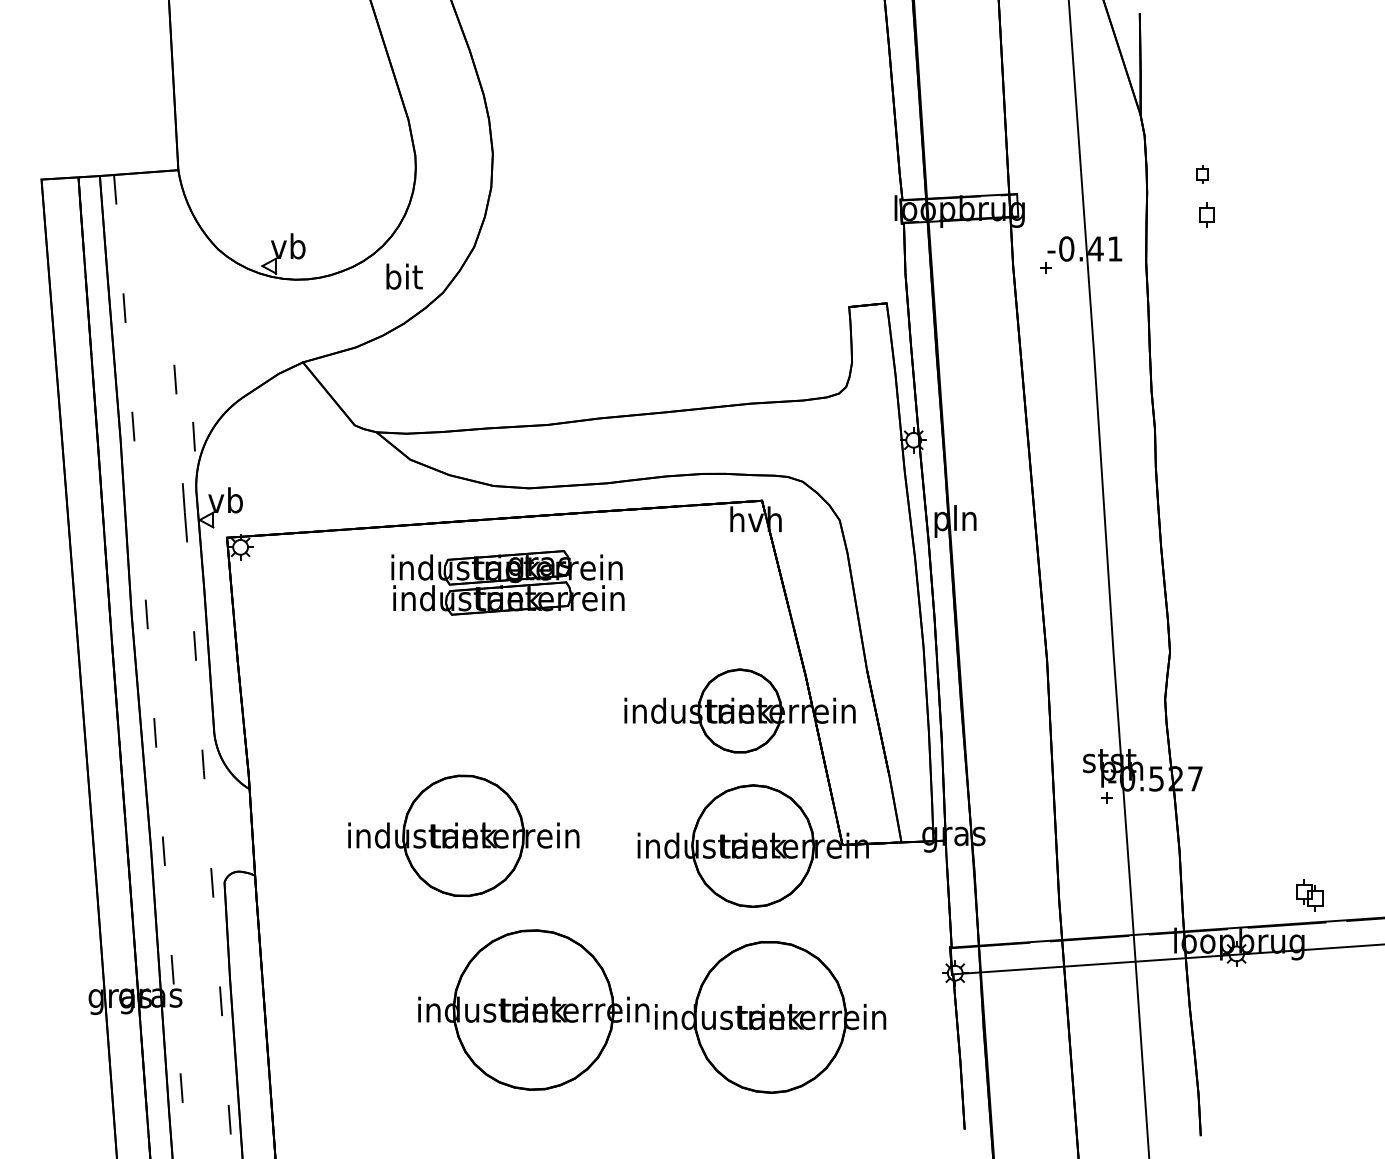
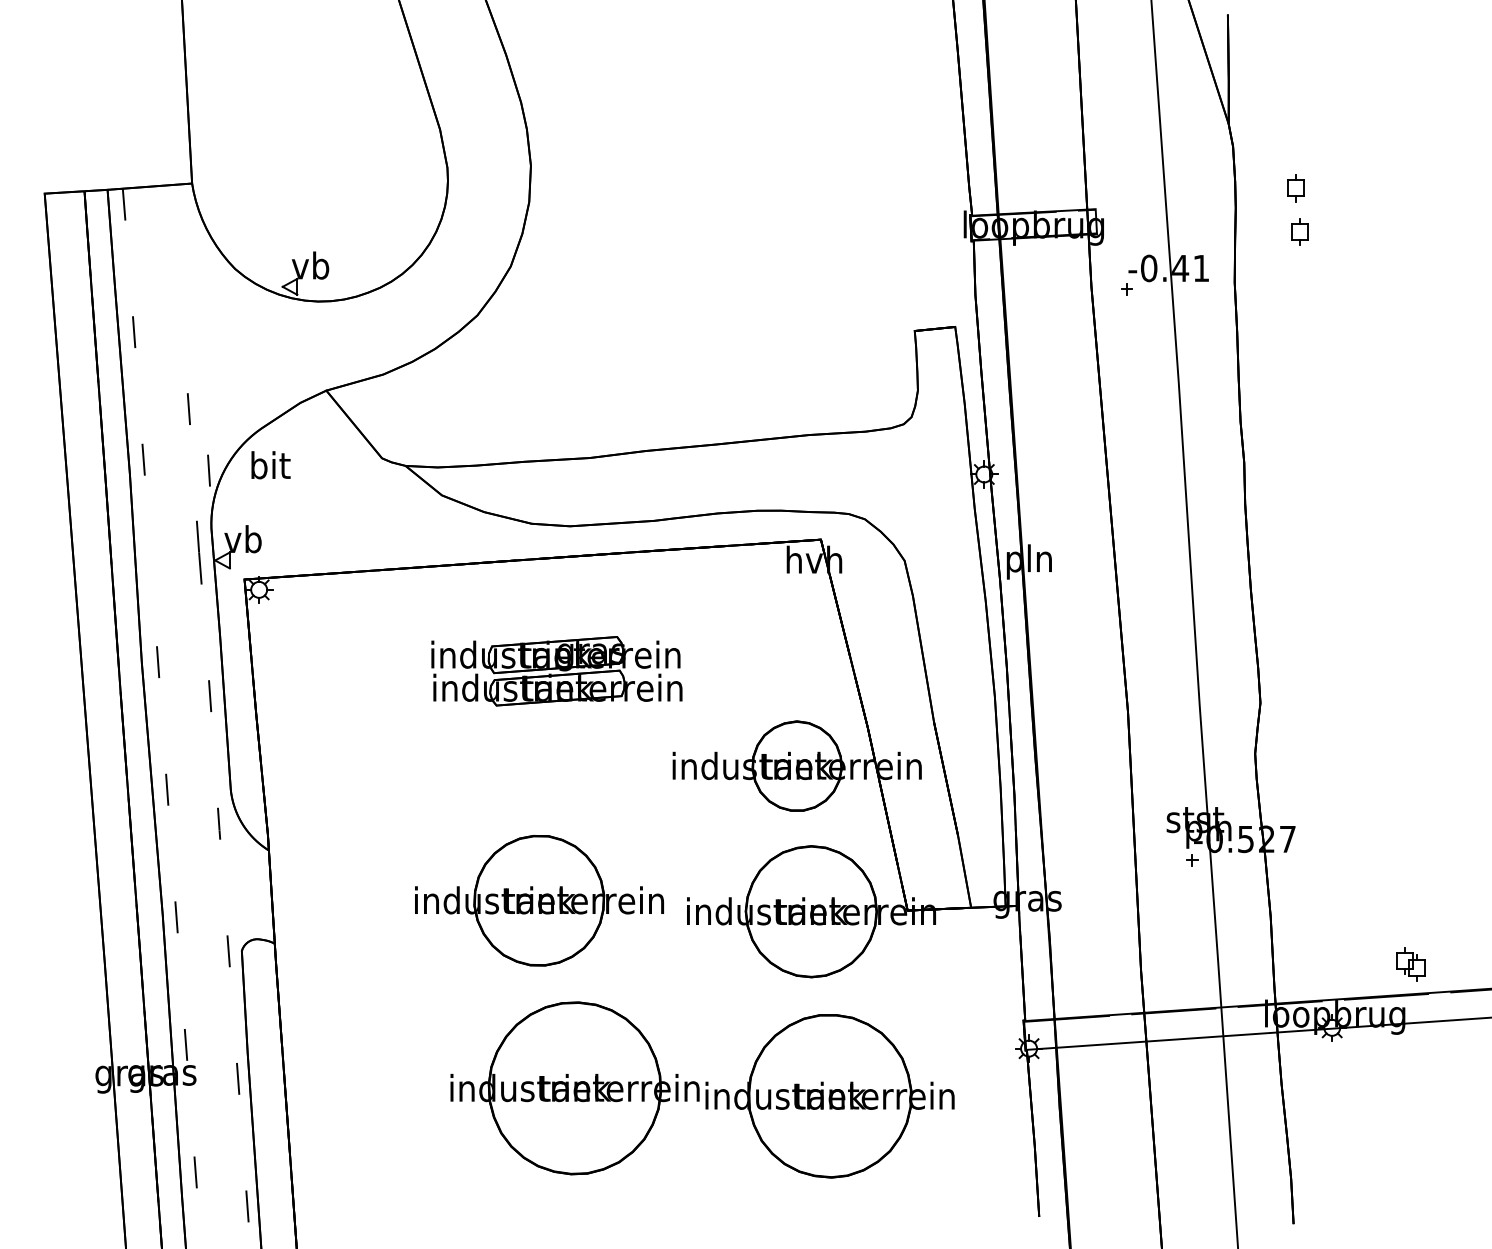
part: (1202, 174) -> (1295, 188), size x1.43
text: (404, 276) -> (270, 465), moved
part: (507, 582) -> (556, 670), moved
part: (463, 835) -> (539, 900), moved

